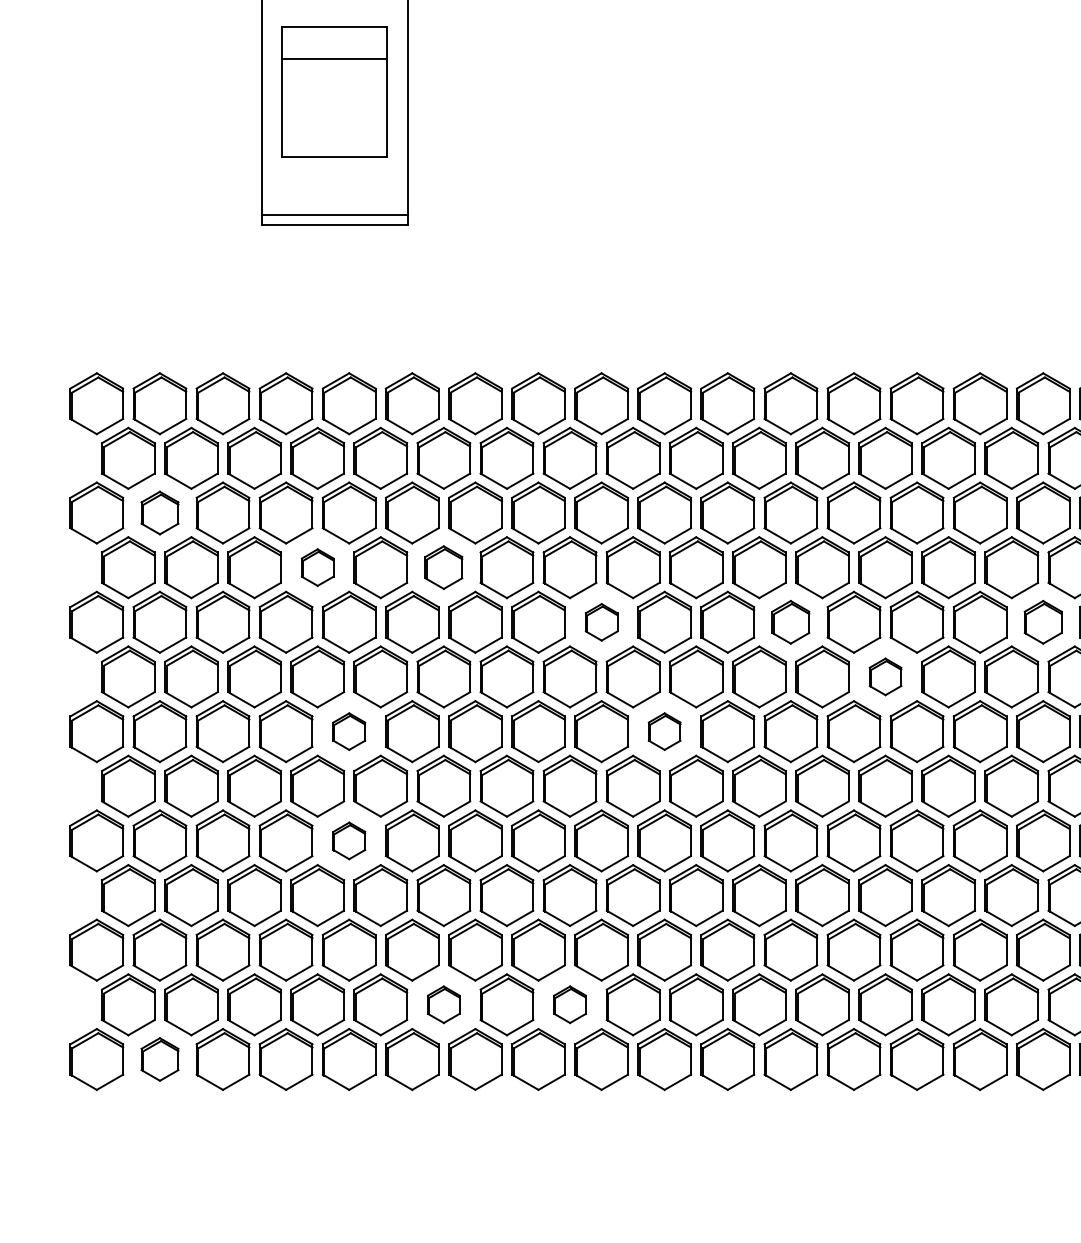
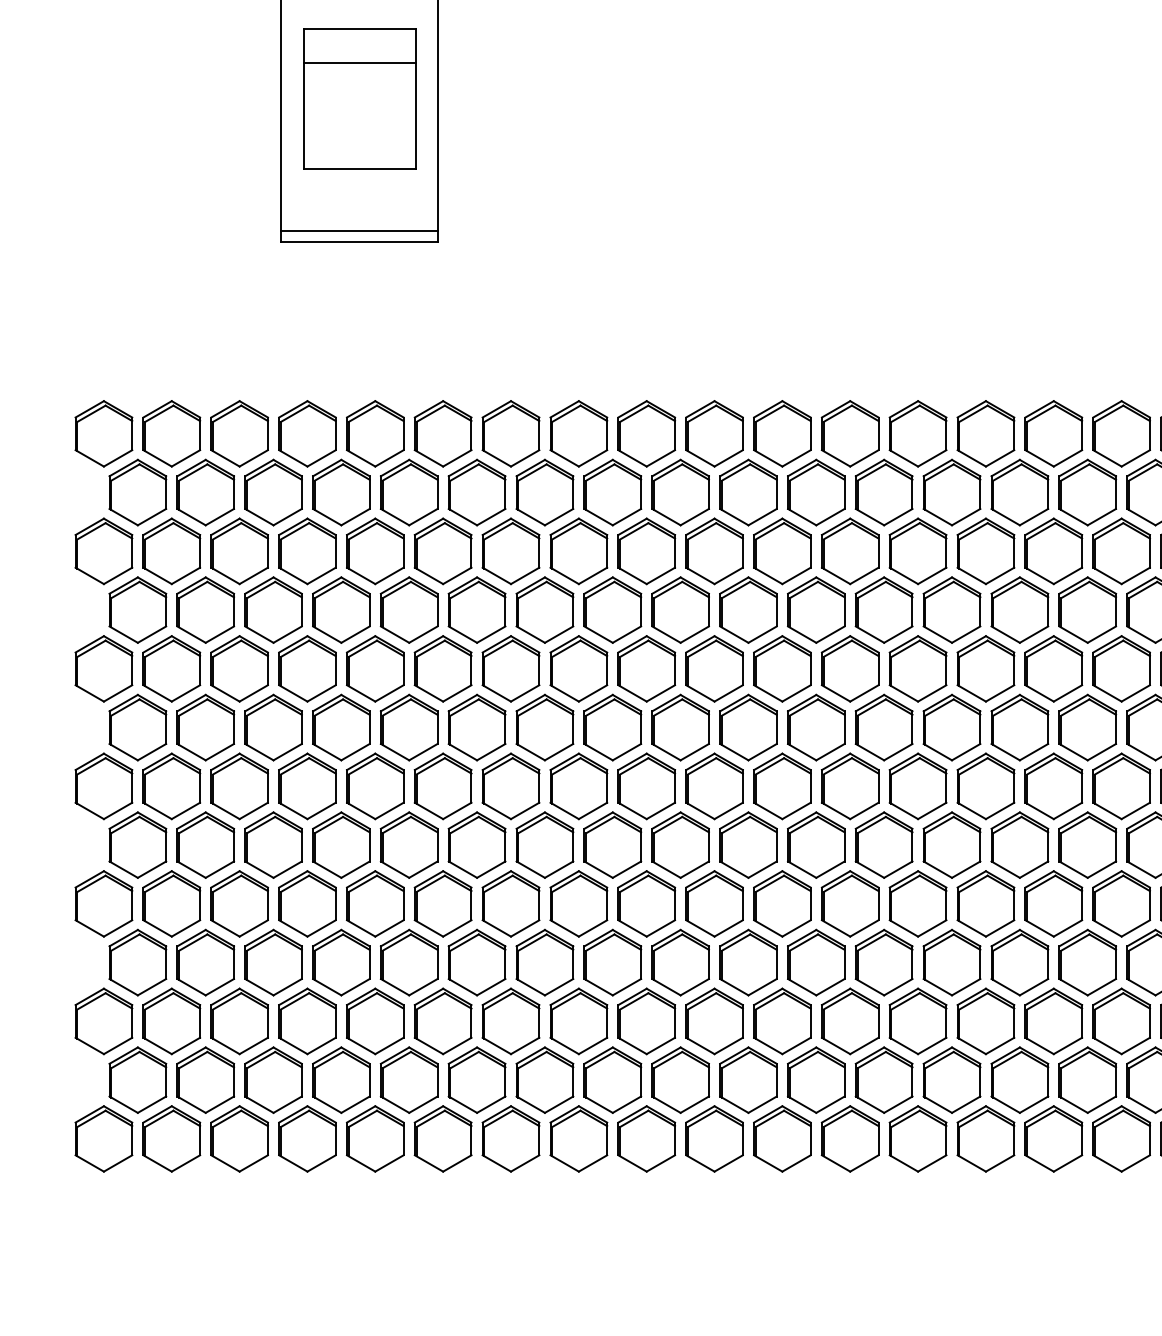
part: (159, 513) -> (171, 551), size x1.43
part: (317, 567) -> (341, 609), size x1.67
part: (443, 567) -> (476, 609), size x1.43
part: (601, 621) -> (646, 668), size x1.67
part: (790, 621) -> (849, 668), size x1.43
part: (1043, 621) -> (1121, 668), size x1.43
part: (885, 676) -> (951, 727), size x1.67
part: (349, 731) -> (375, 786), size x1.67
part: (664, 731) -> (714, 786), size x1.67
part: (349, 840) -> (375, 903), size x1.67
part: (443, 1004) -> (476, 1079), size x1.67
part: (569, 1004) -> (612, 1079), size x1.67
part: (159, 1059) -> (171, 1138), size x1.43

